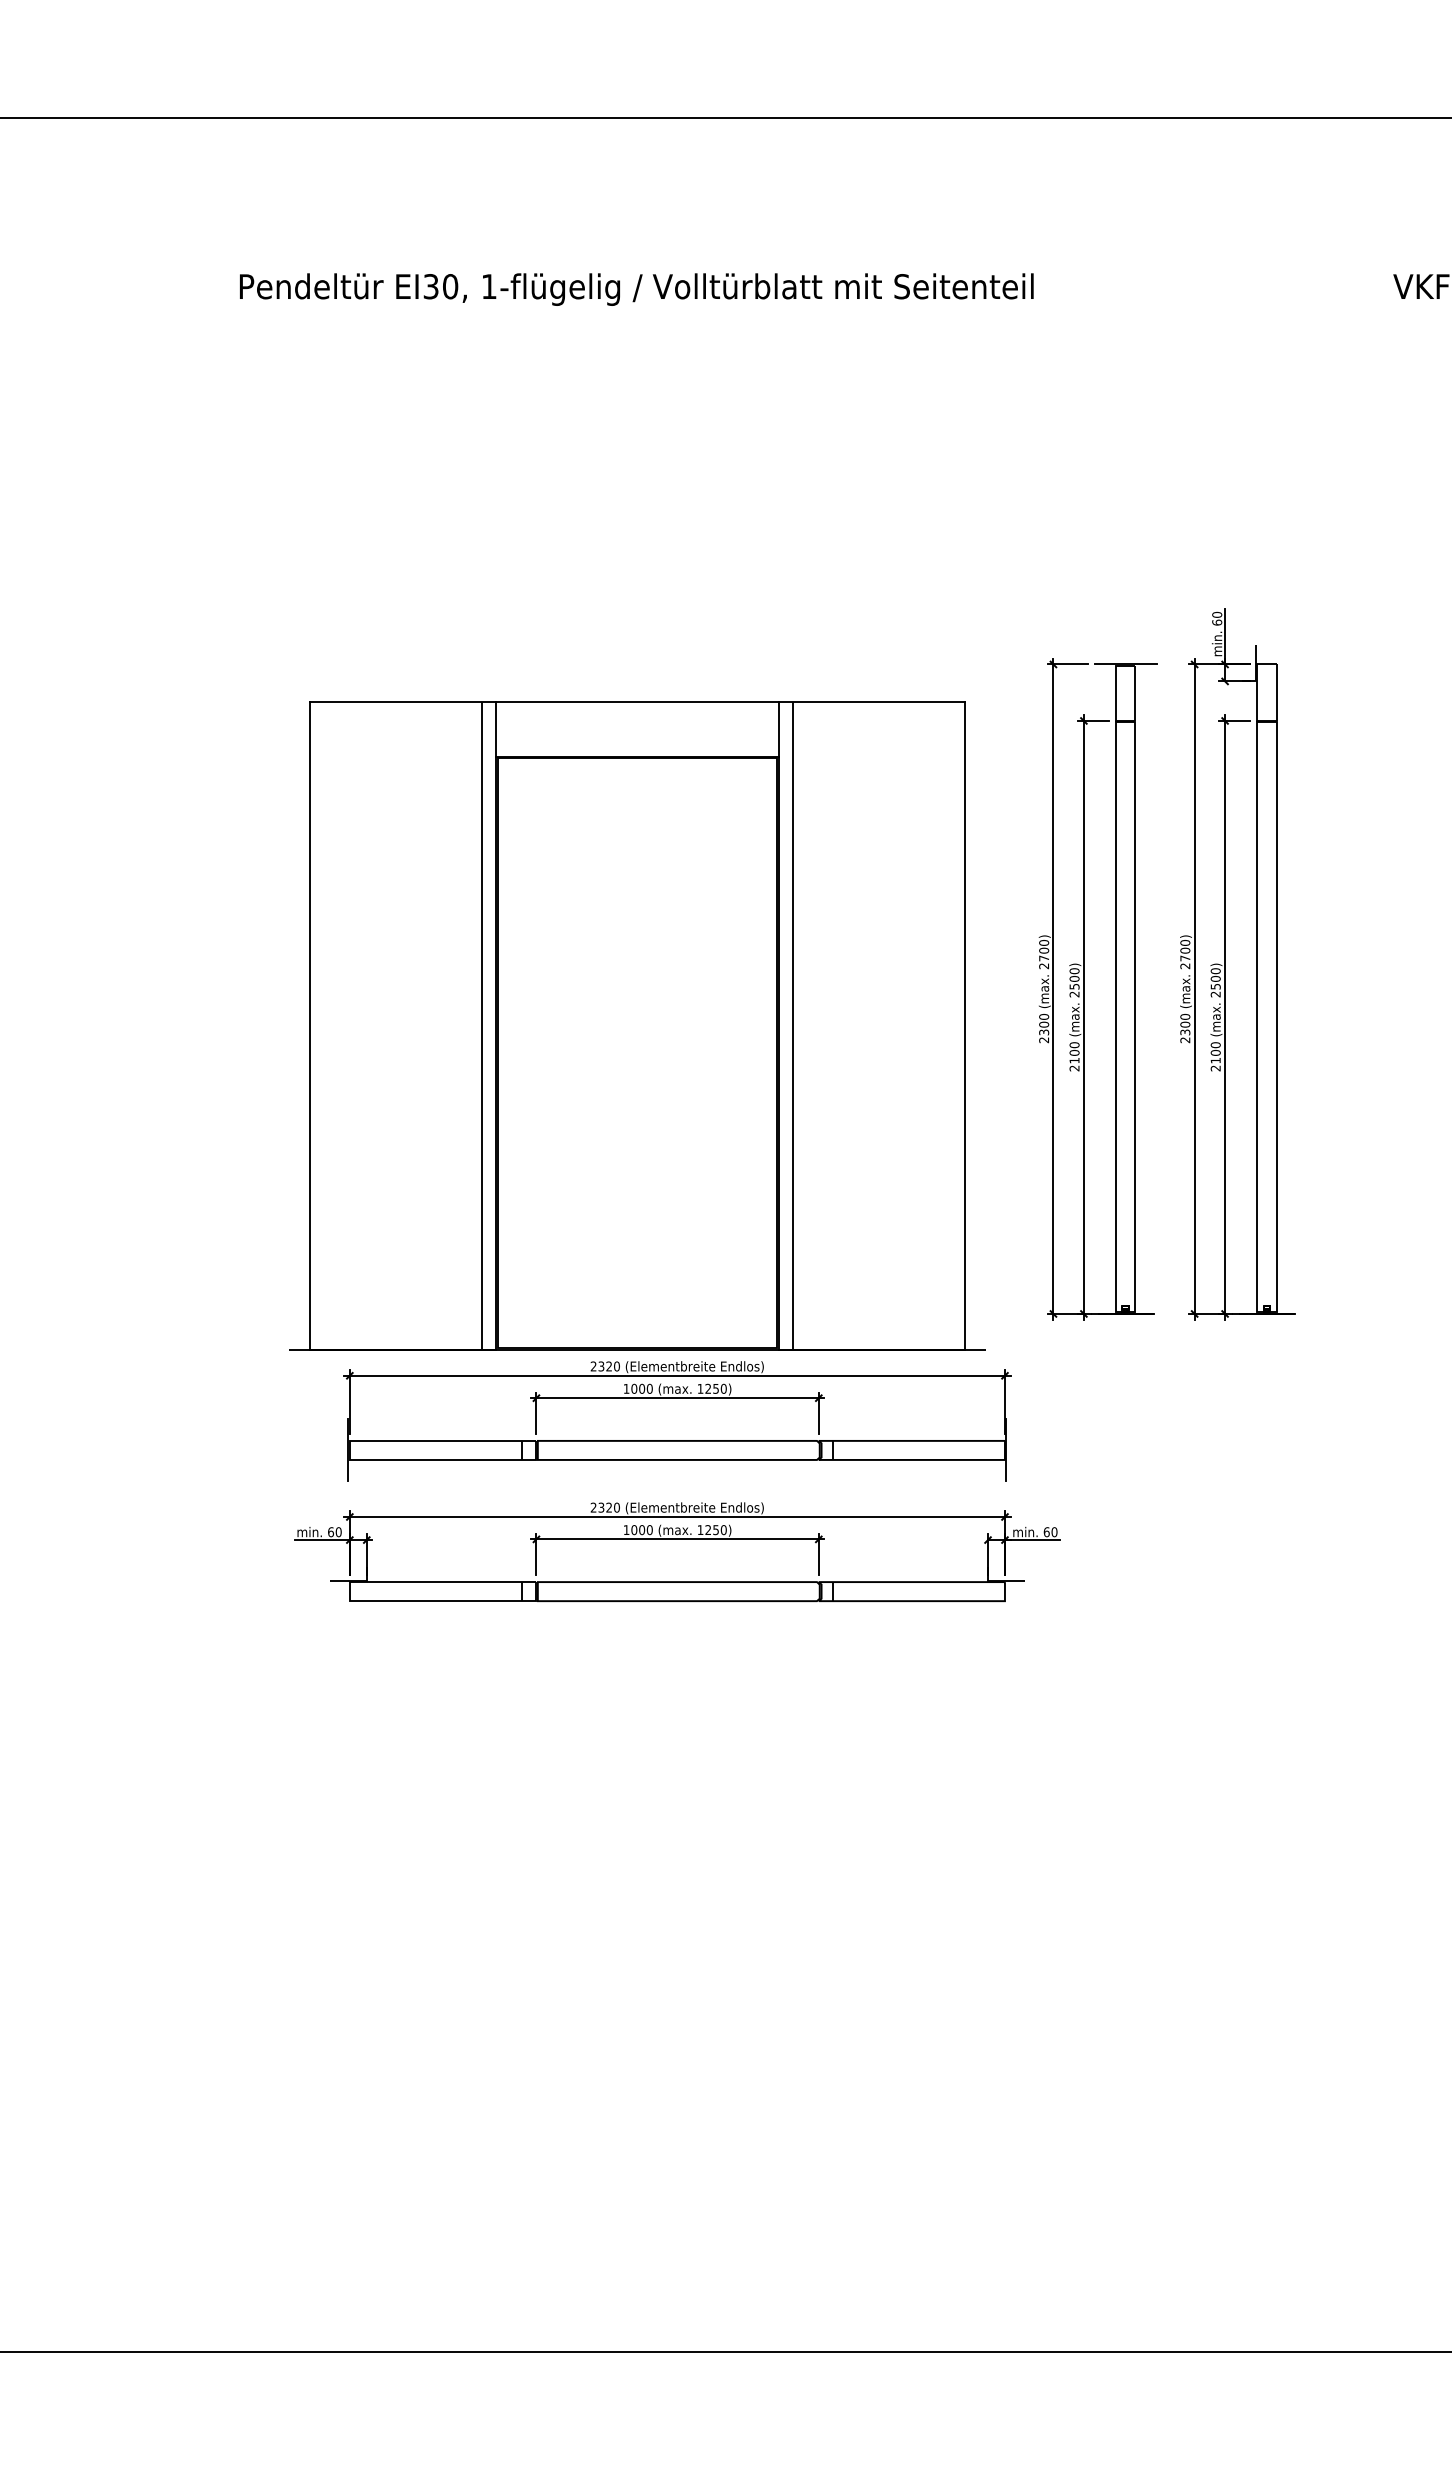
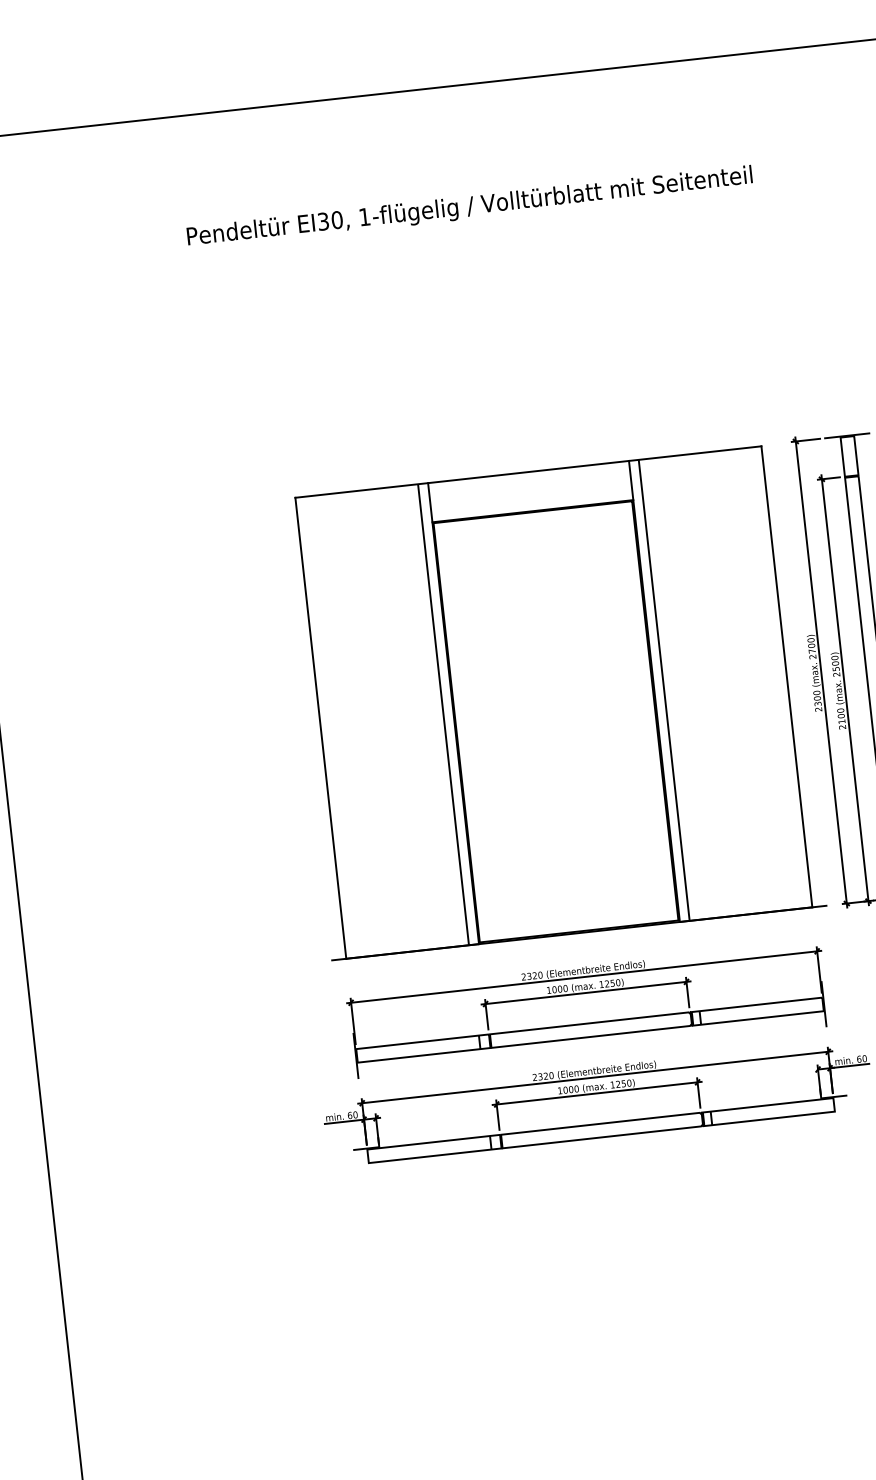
part: (637, 1025) -> (553, 702), moved

